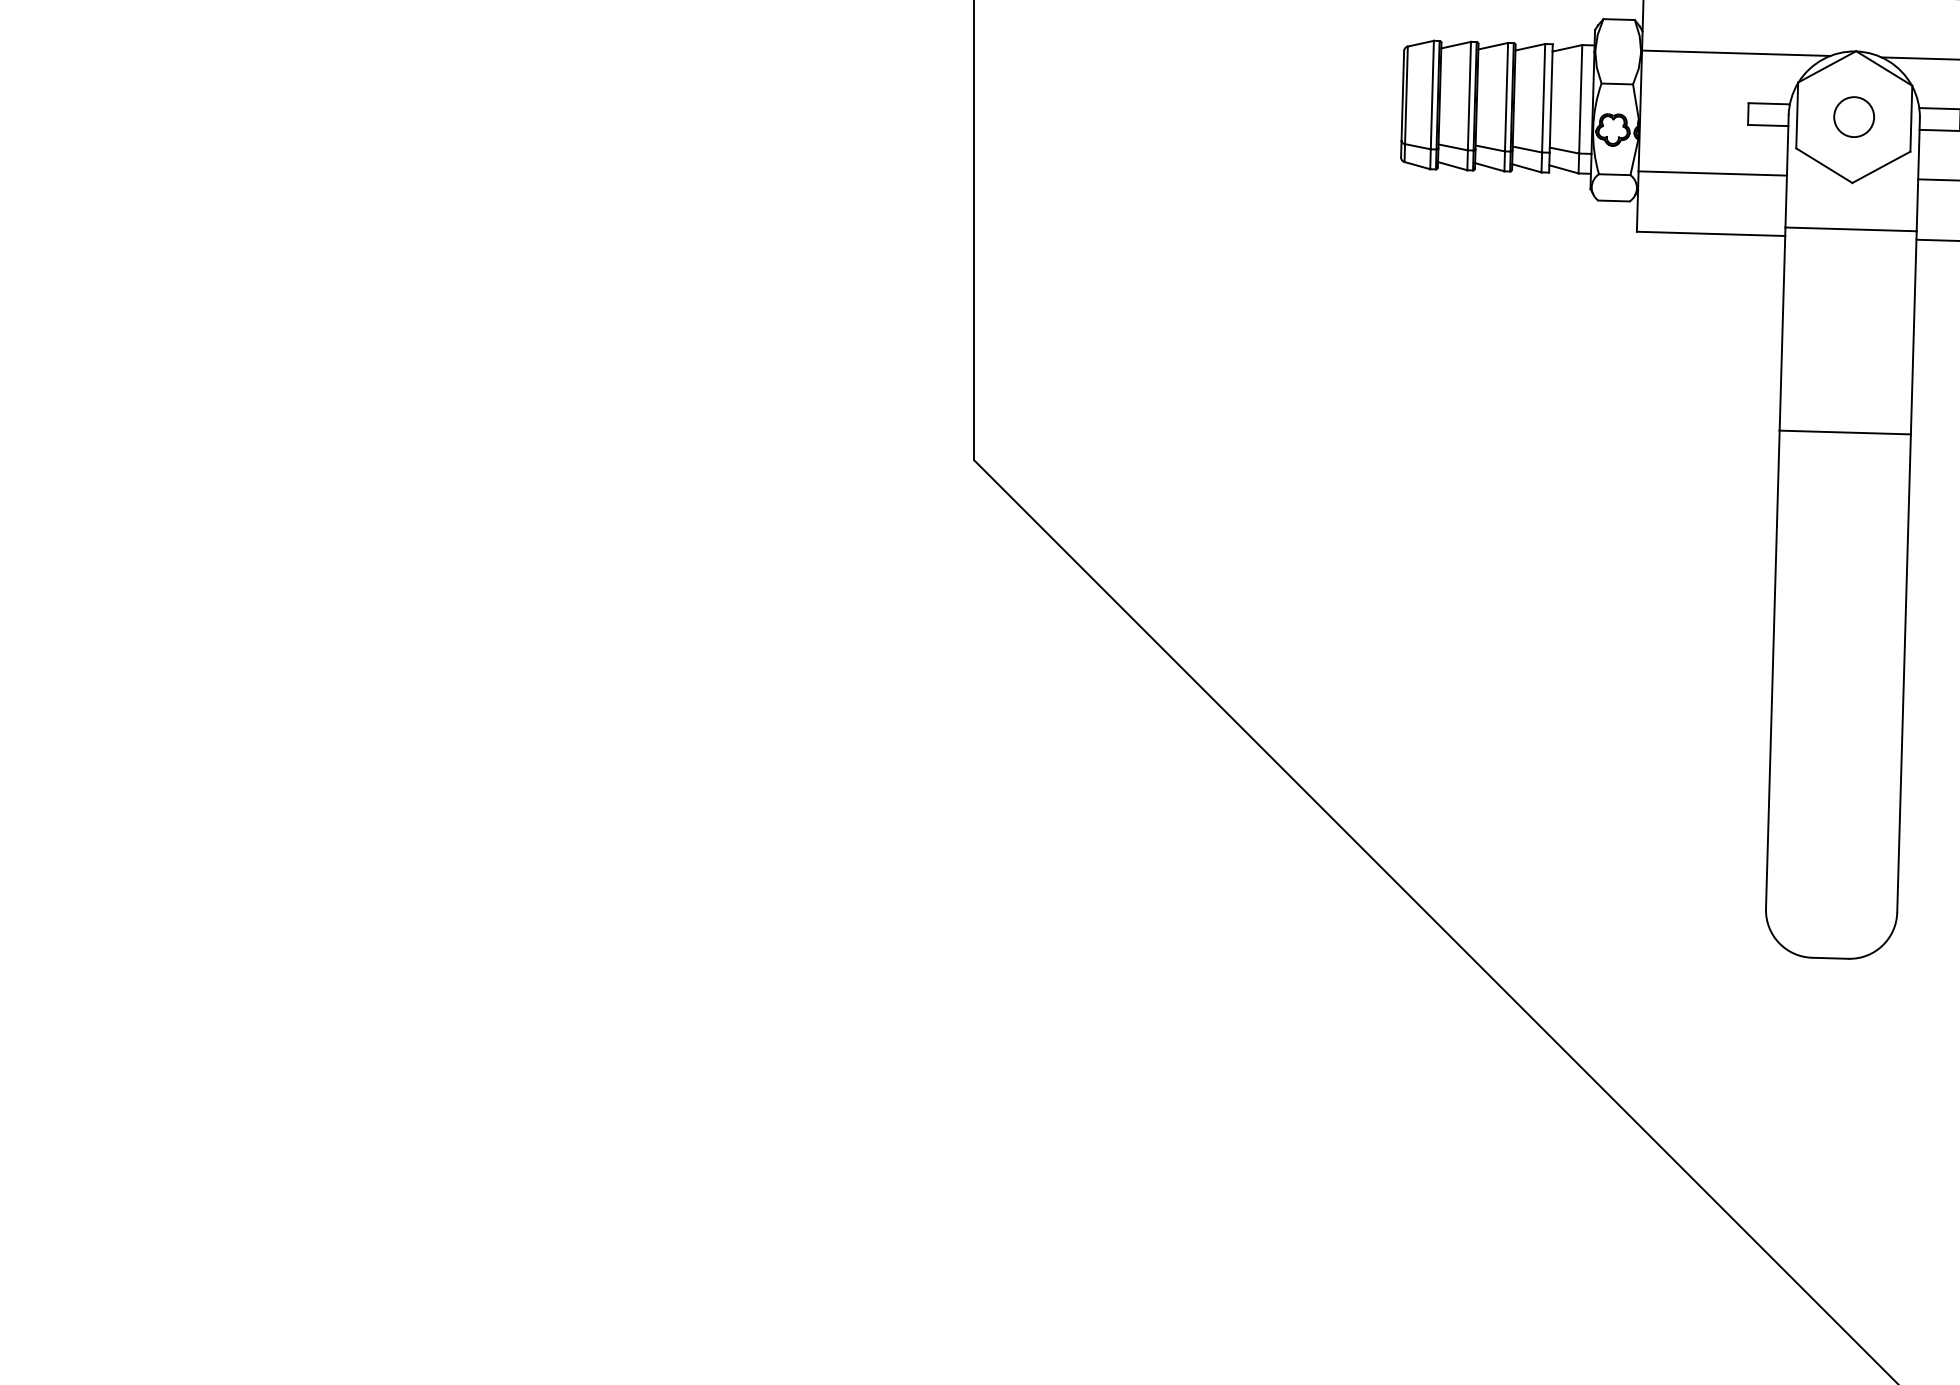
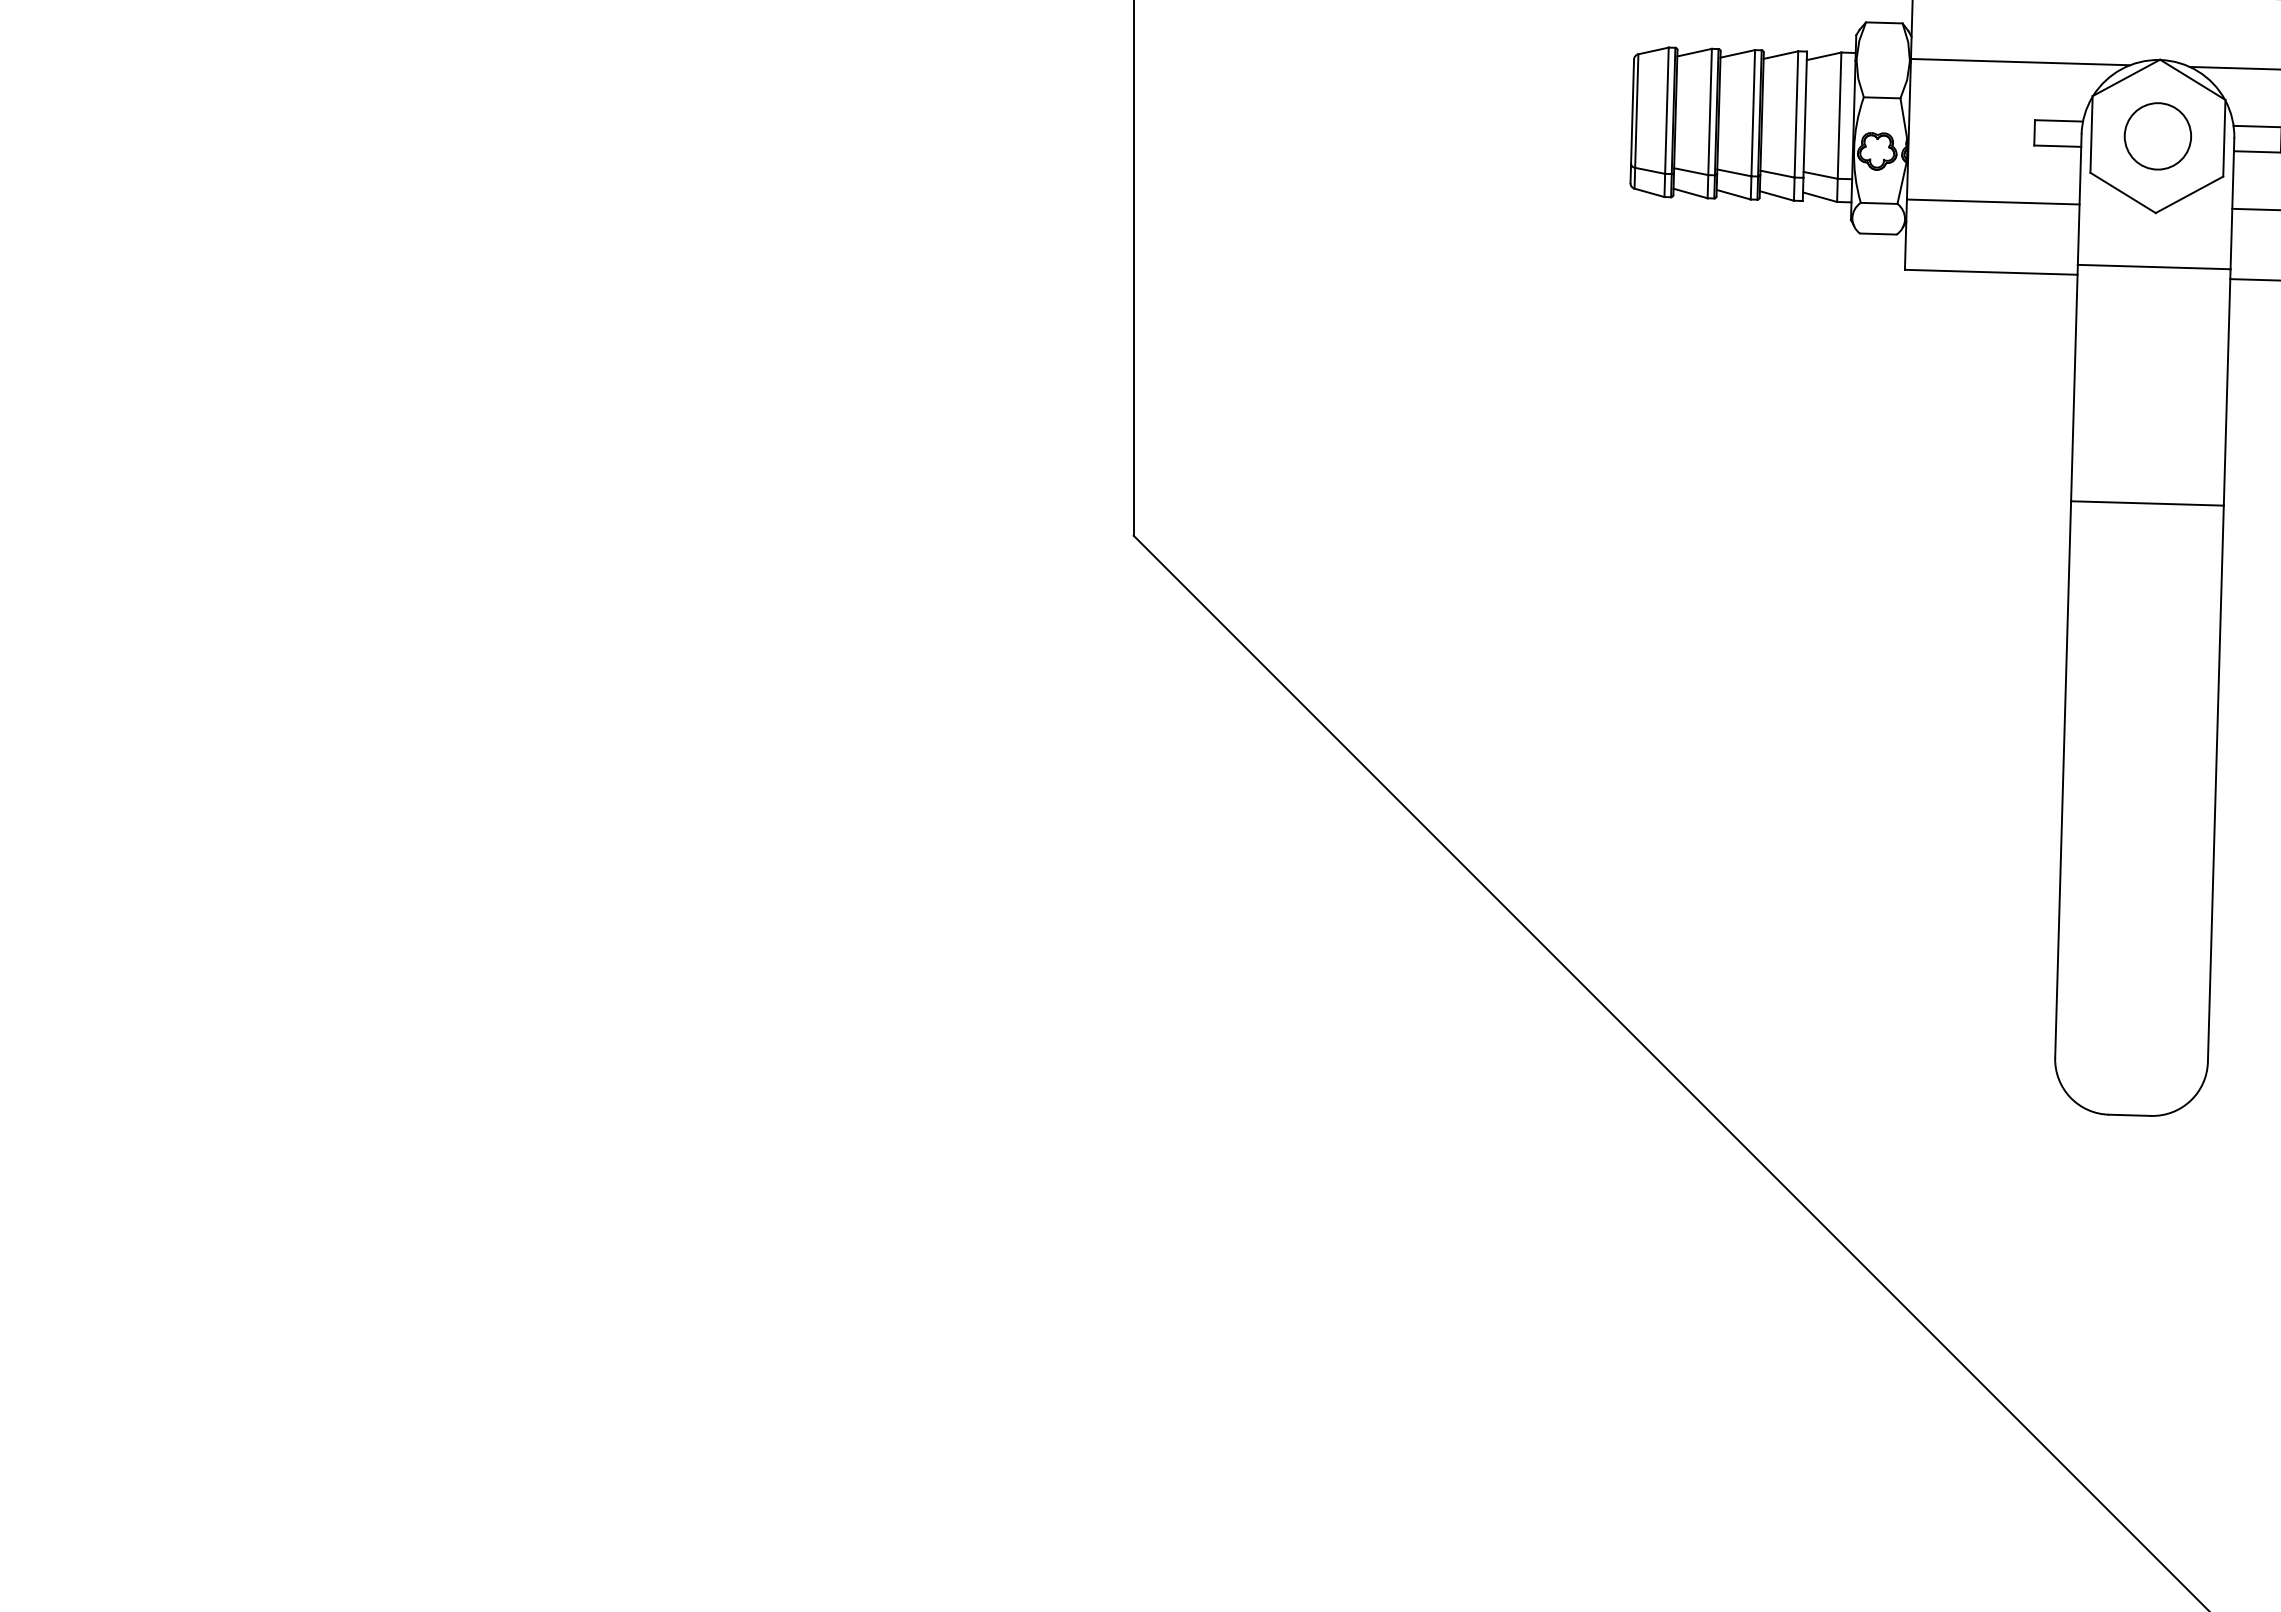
circle: (1853, 117) -> (2157, 136), size x1.43

